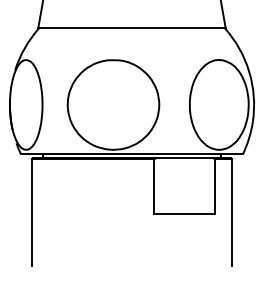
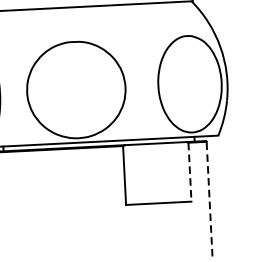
line: (215, 187) -> (190, 173), solid -> dashed
line: (232, 211) -> (210, 198), solid -> dashed

